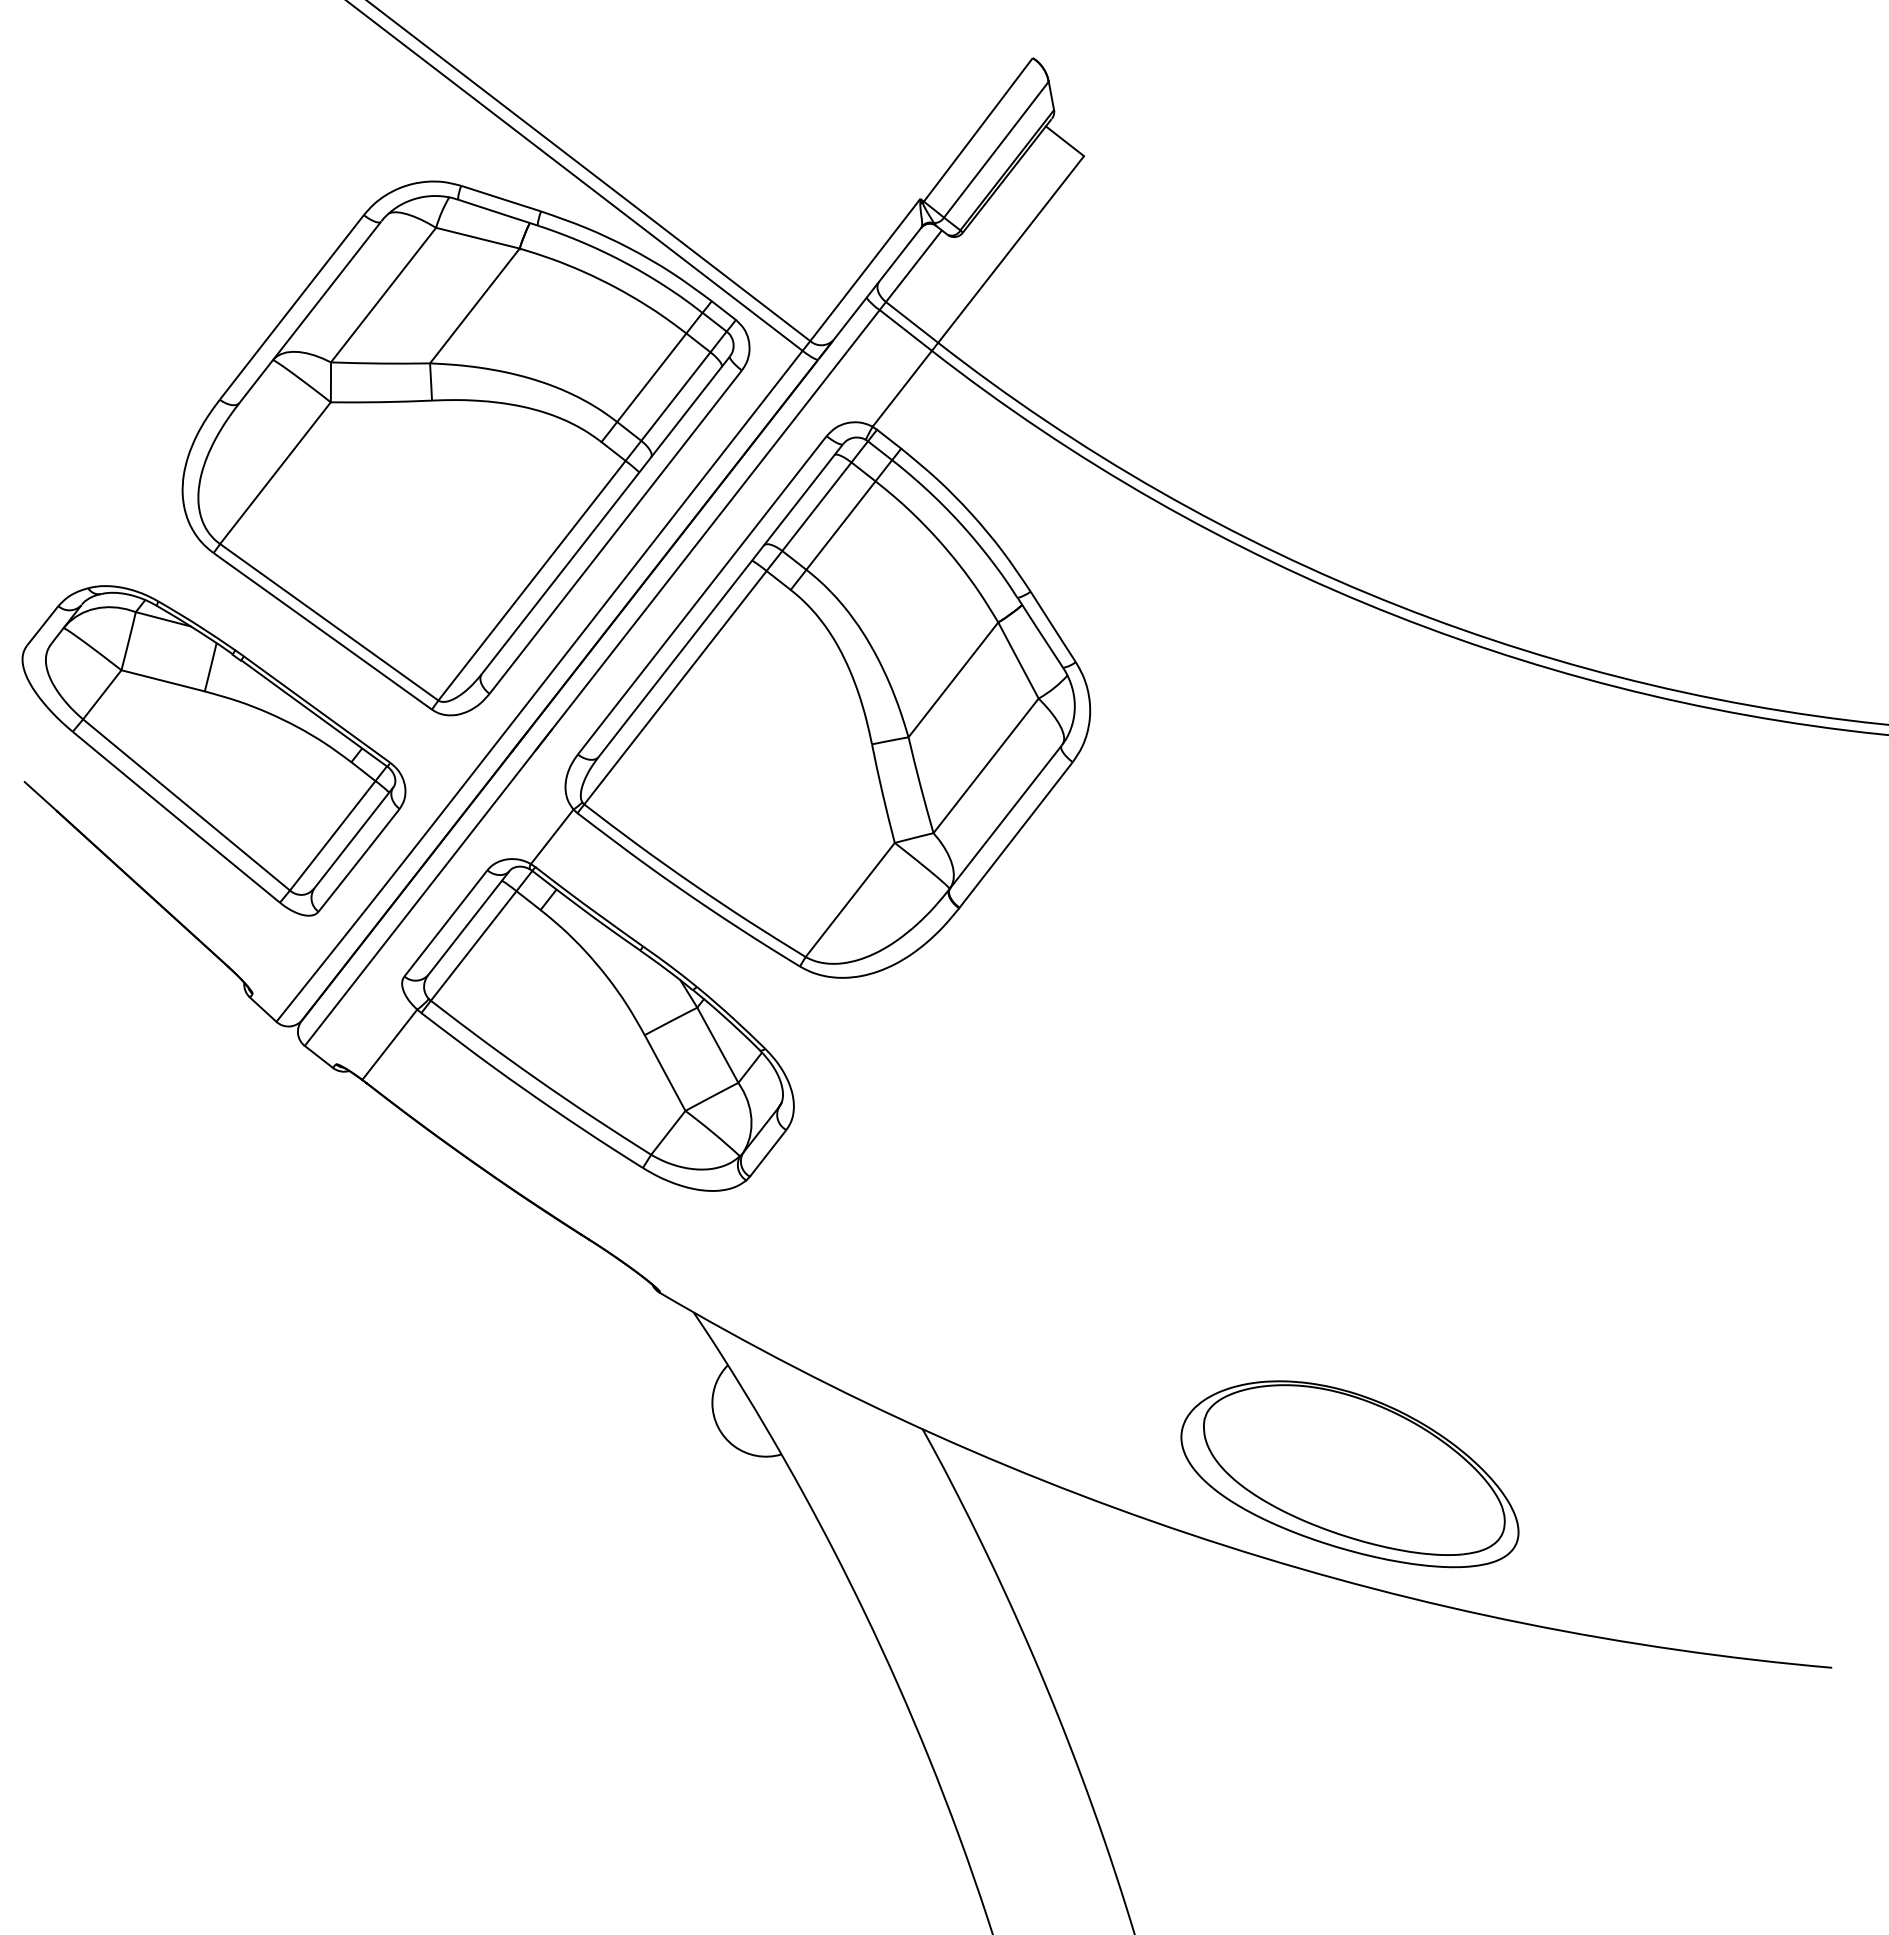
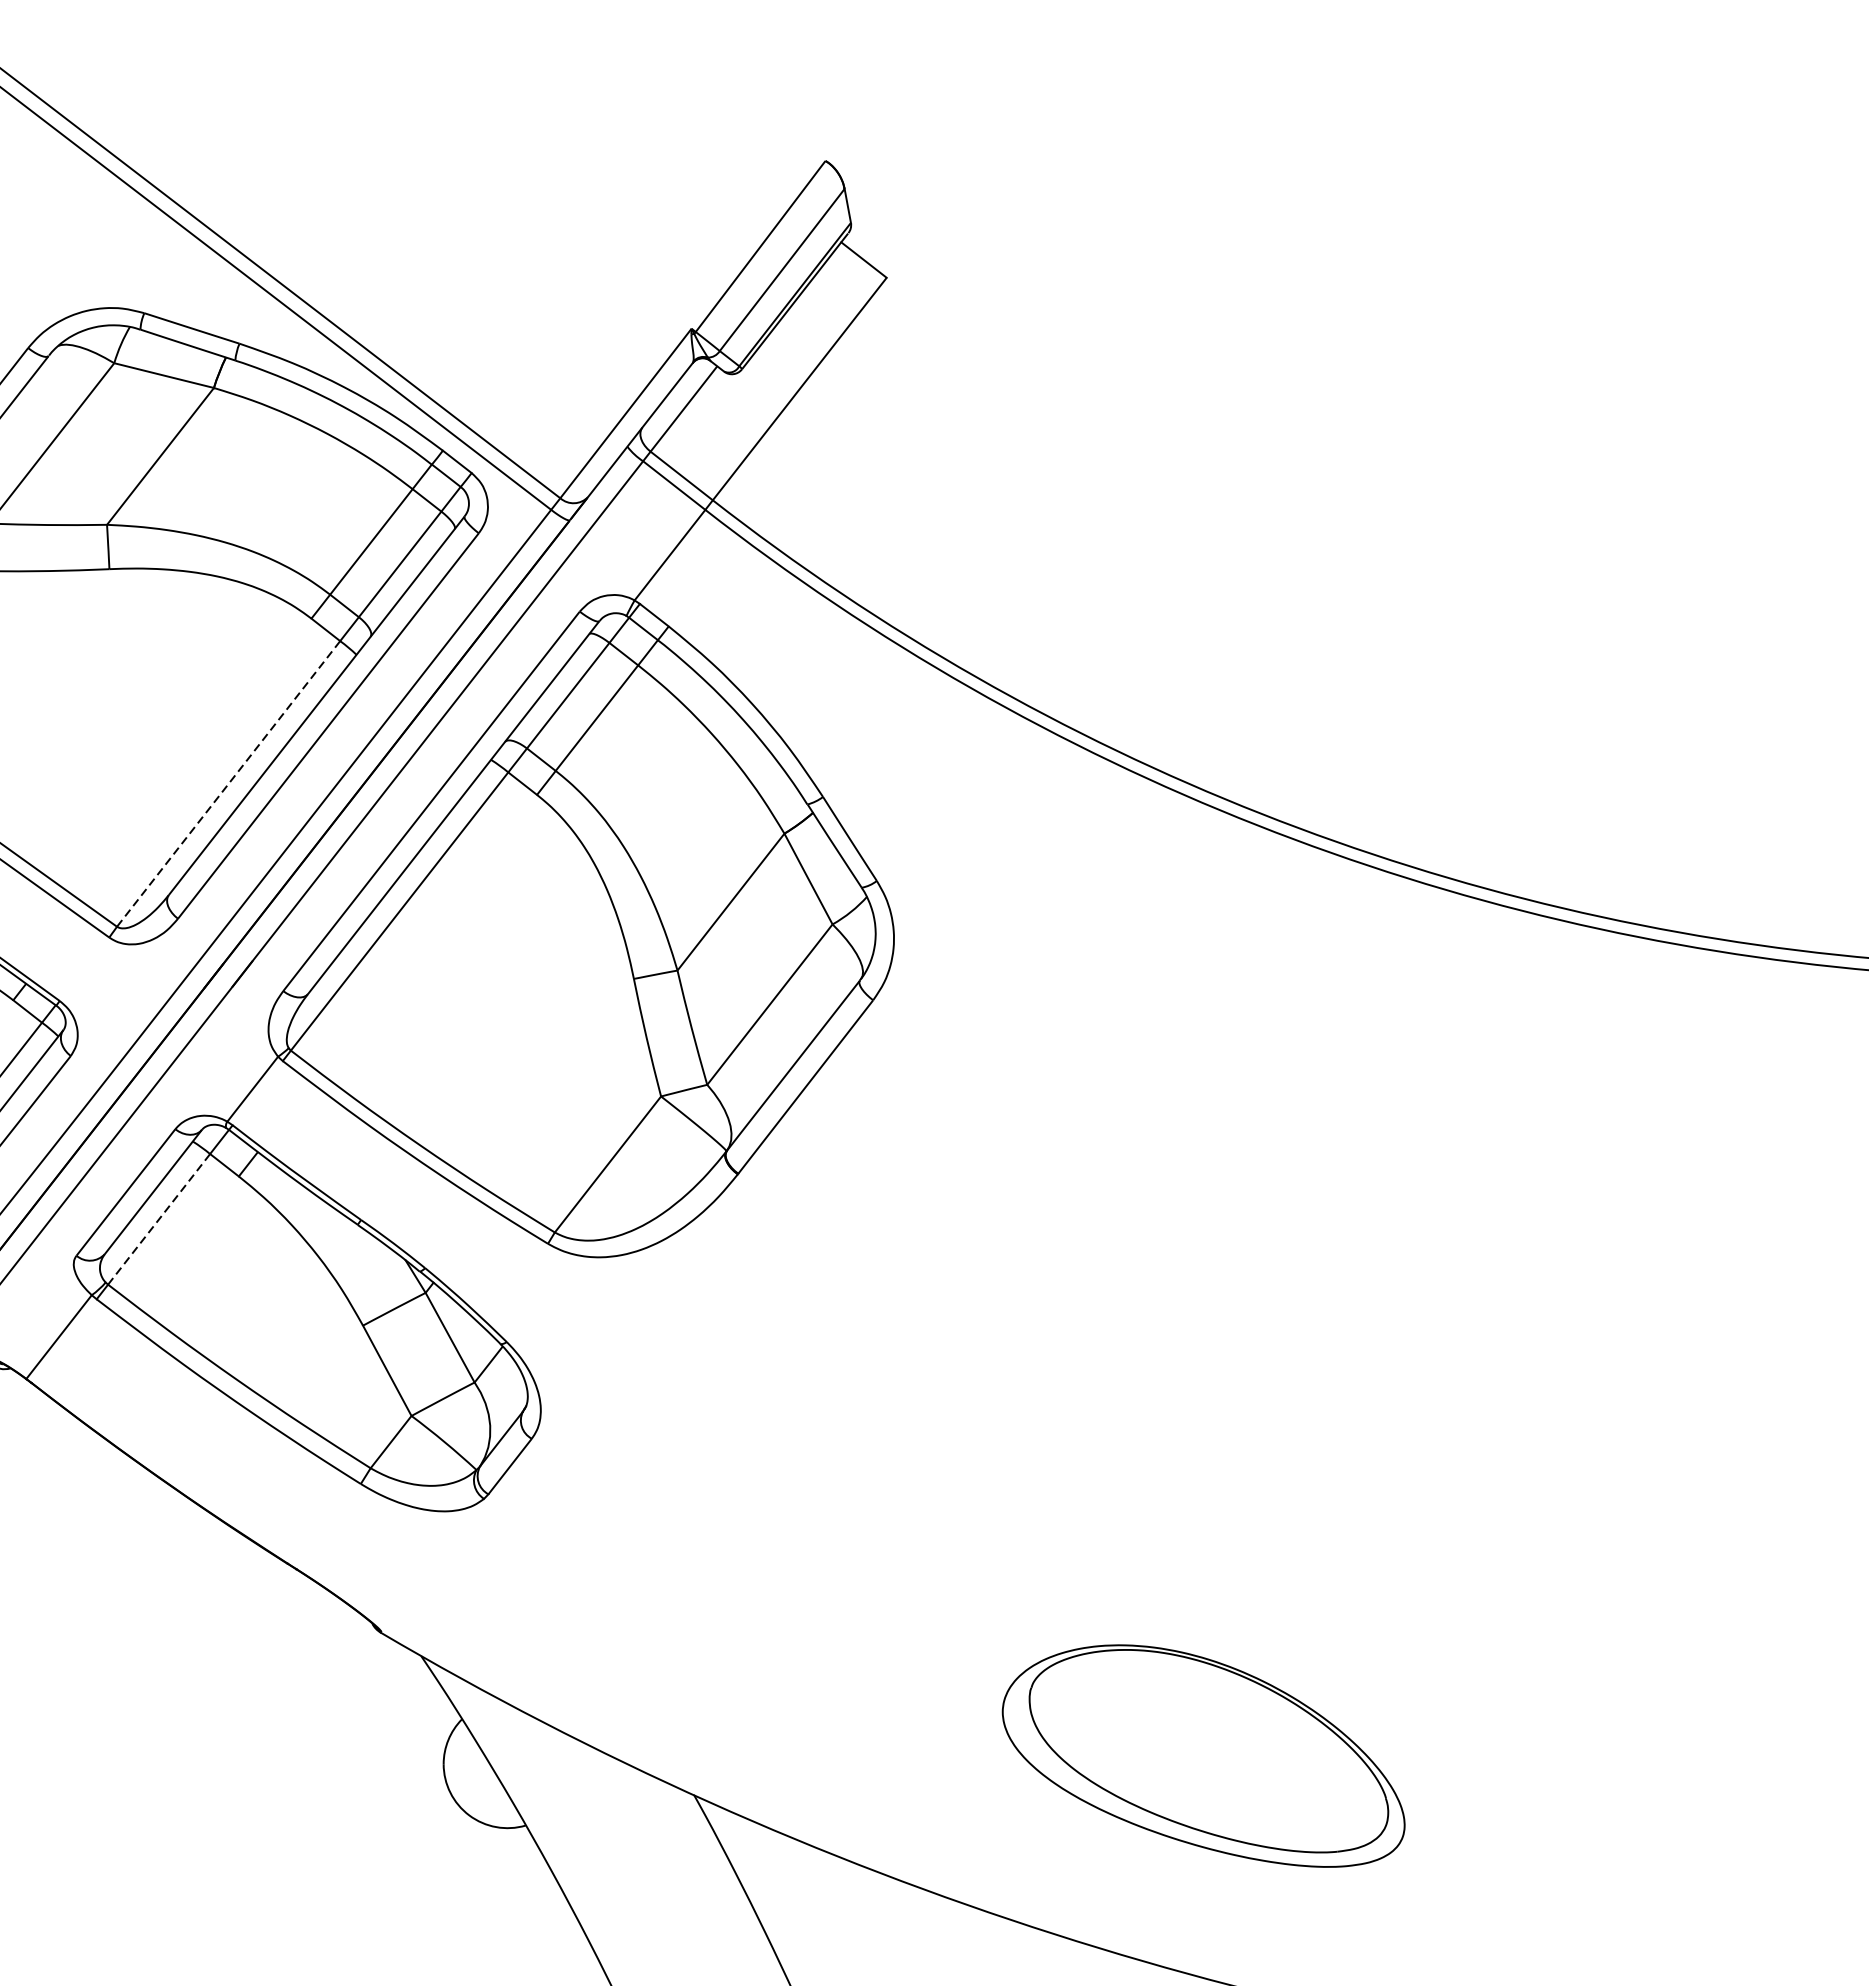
line: (531, 581) -> (228, 784), solid -> dashed
line: (473, 945) -> (158, 1218), solid -> dashed
part: (1349, 1474) -> (1203, 1756), moved

